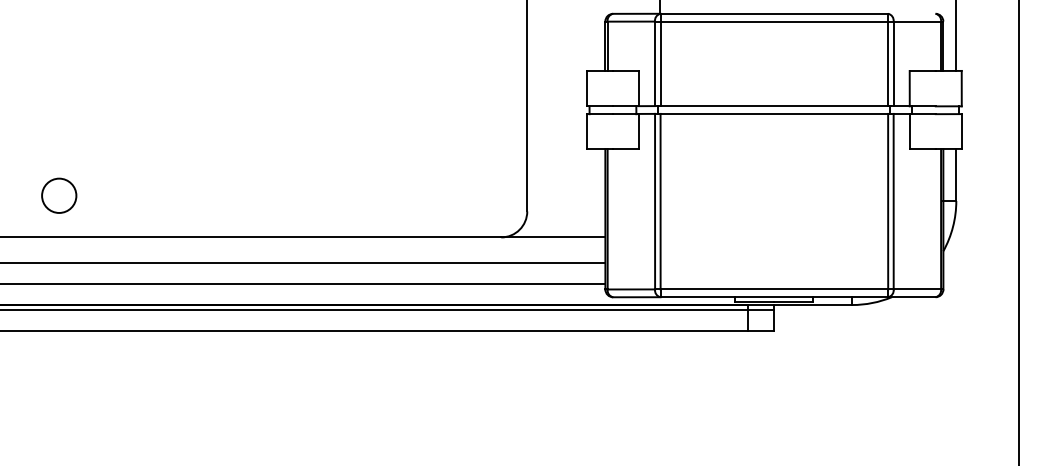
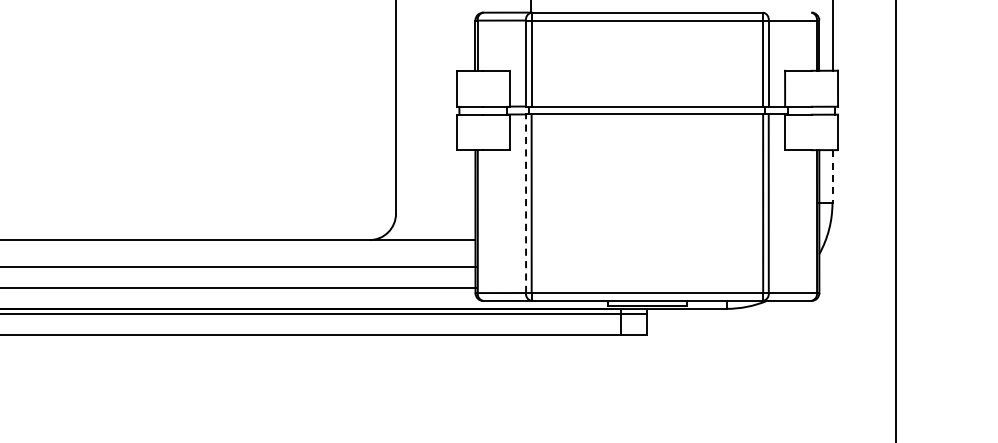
line: (956, 175) -> (832, 177), solid -> dashed
line: (655, 201) -> (526, 203), solid -> dashed

